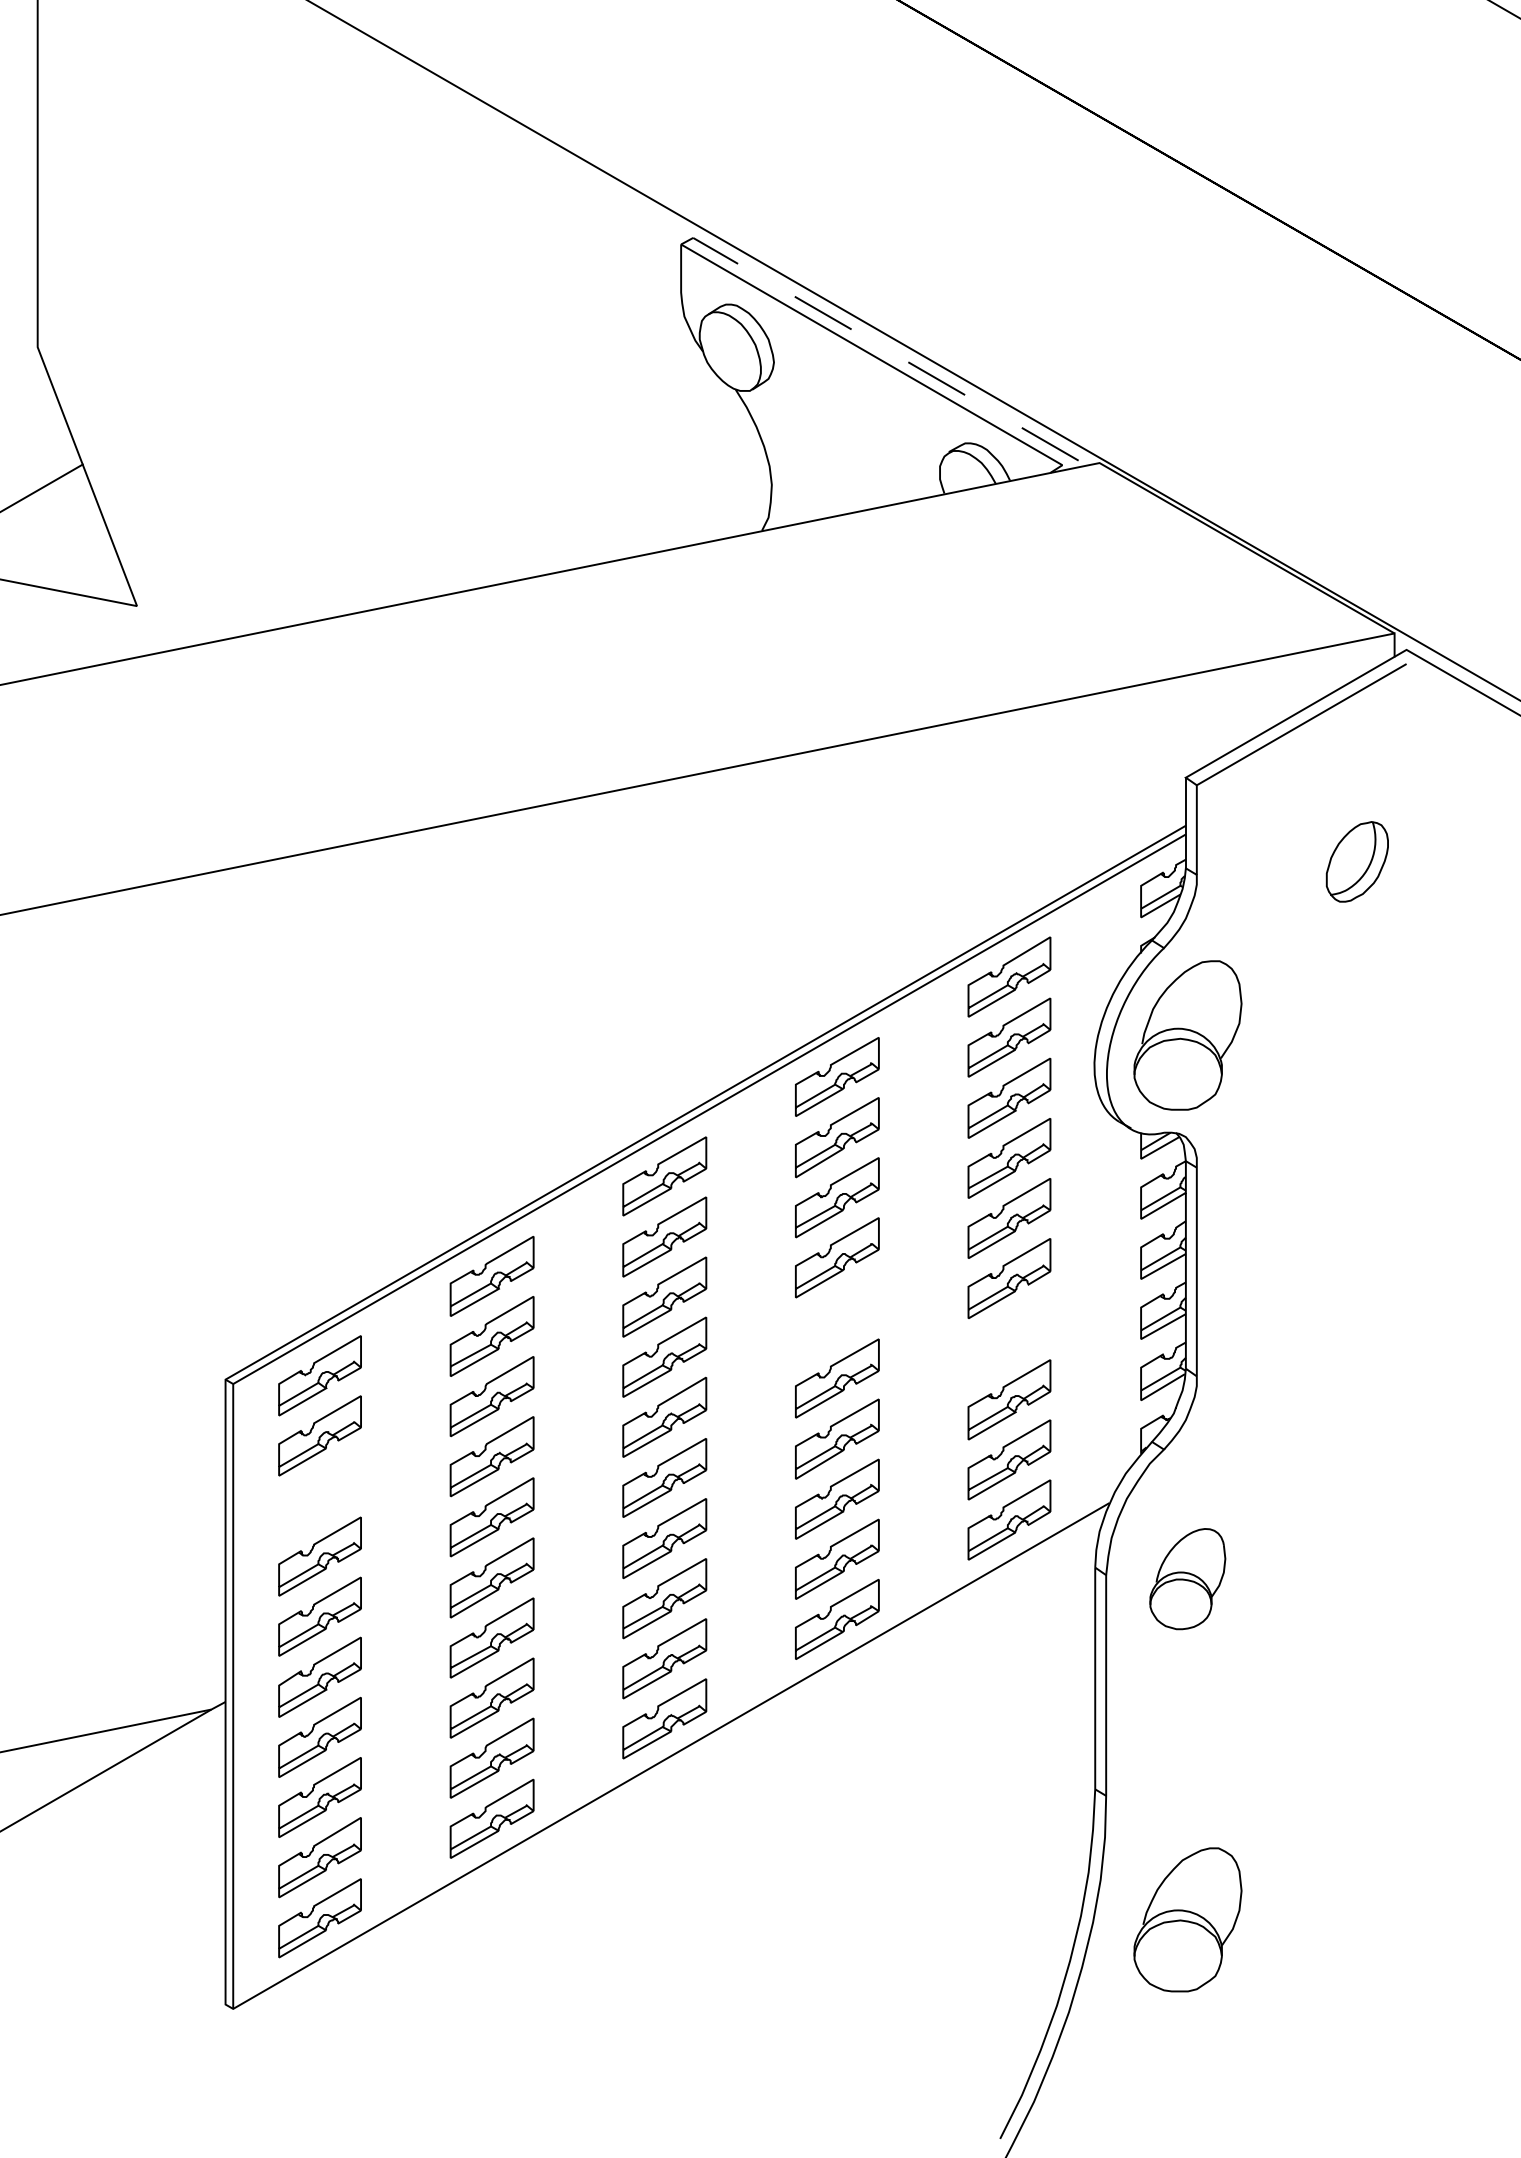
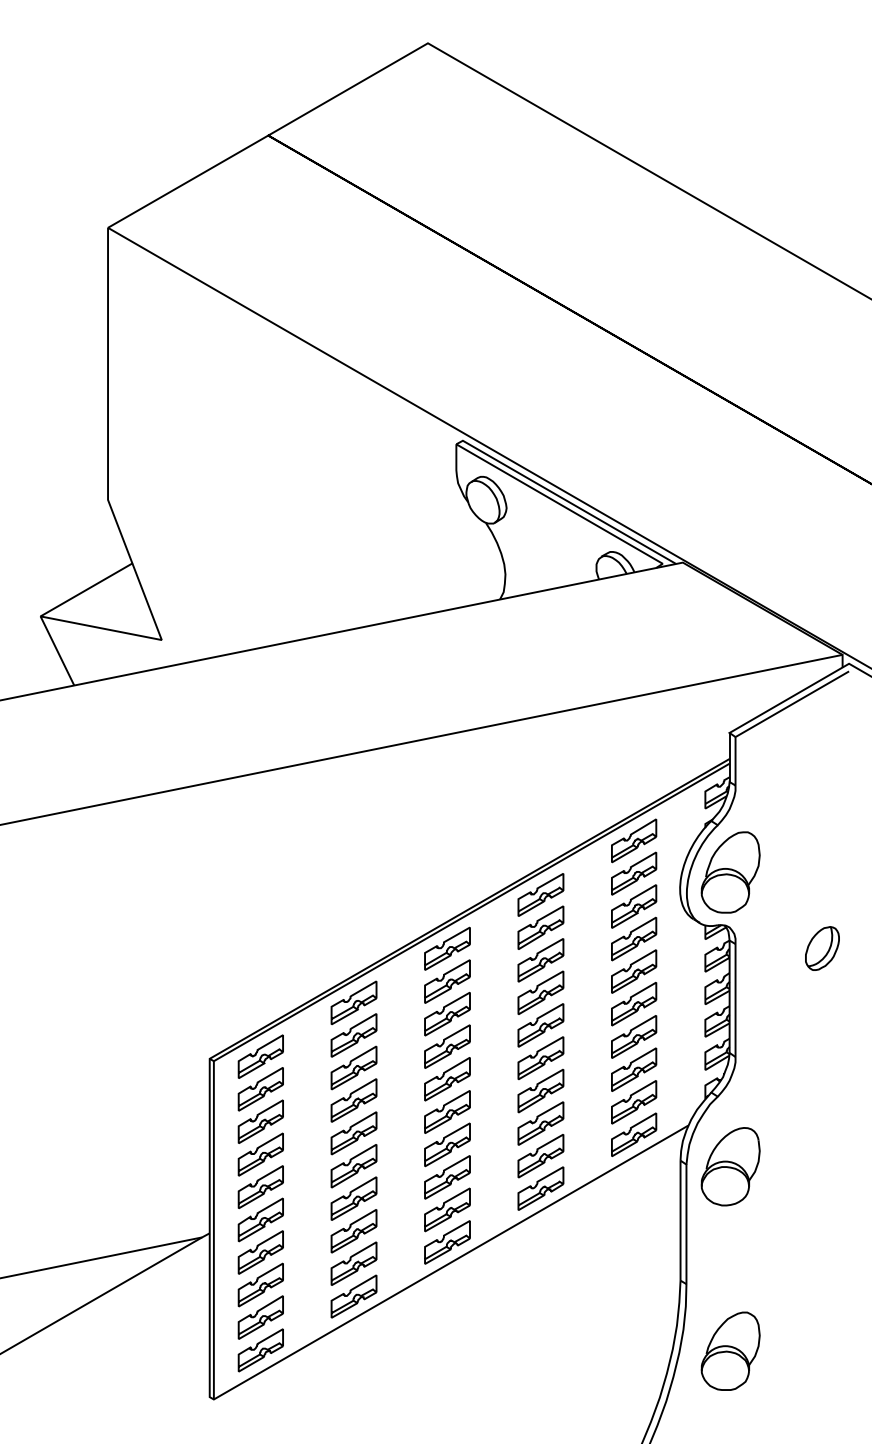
line: (882, 348) -> (565, 500), dashed -> solid
part: (1357, 861) -> (822, 948), moved
part: (836, 1318) -> (540, 1025), added
part: (1010, 1338) -> (634, 1036), added
part: (319, 1495) -> (260, 1121), added
part: (1187, 1578) -> (730, 1166), size x1.43

